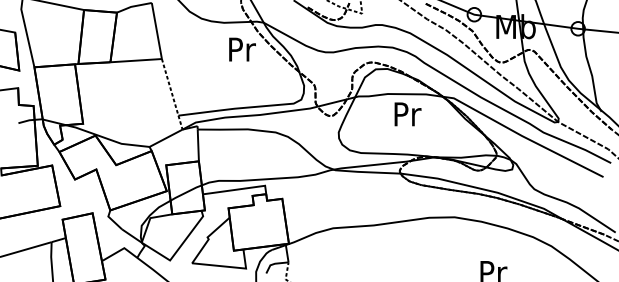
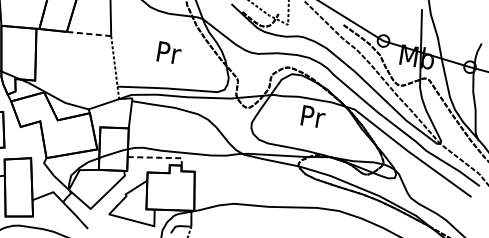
text: (242, 49) -> (169, 52), moved
line: (136, 60) -> (89, 33), solid -> dashed
line: (239, 189) -> (159, 157), solid -> dashed

